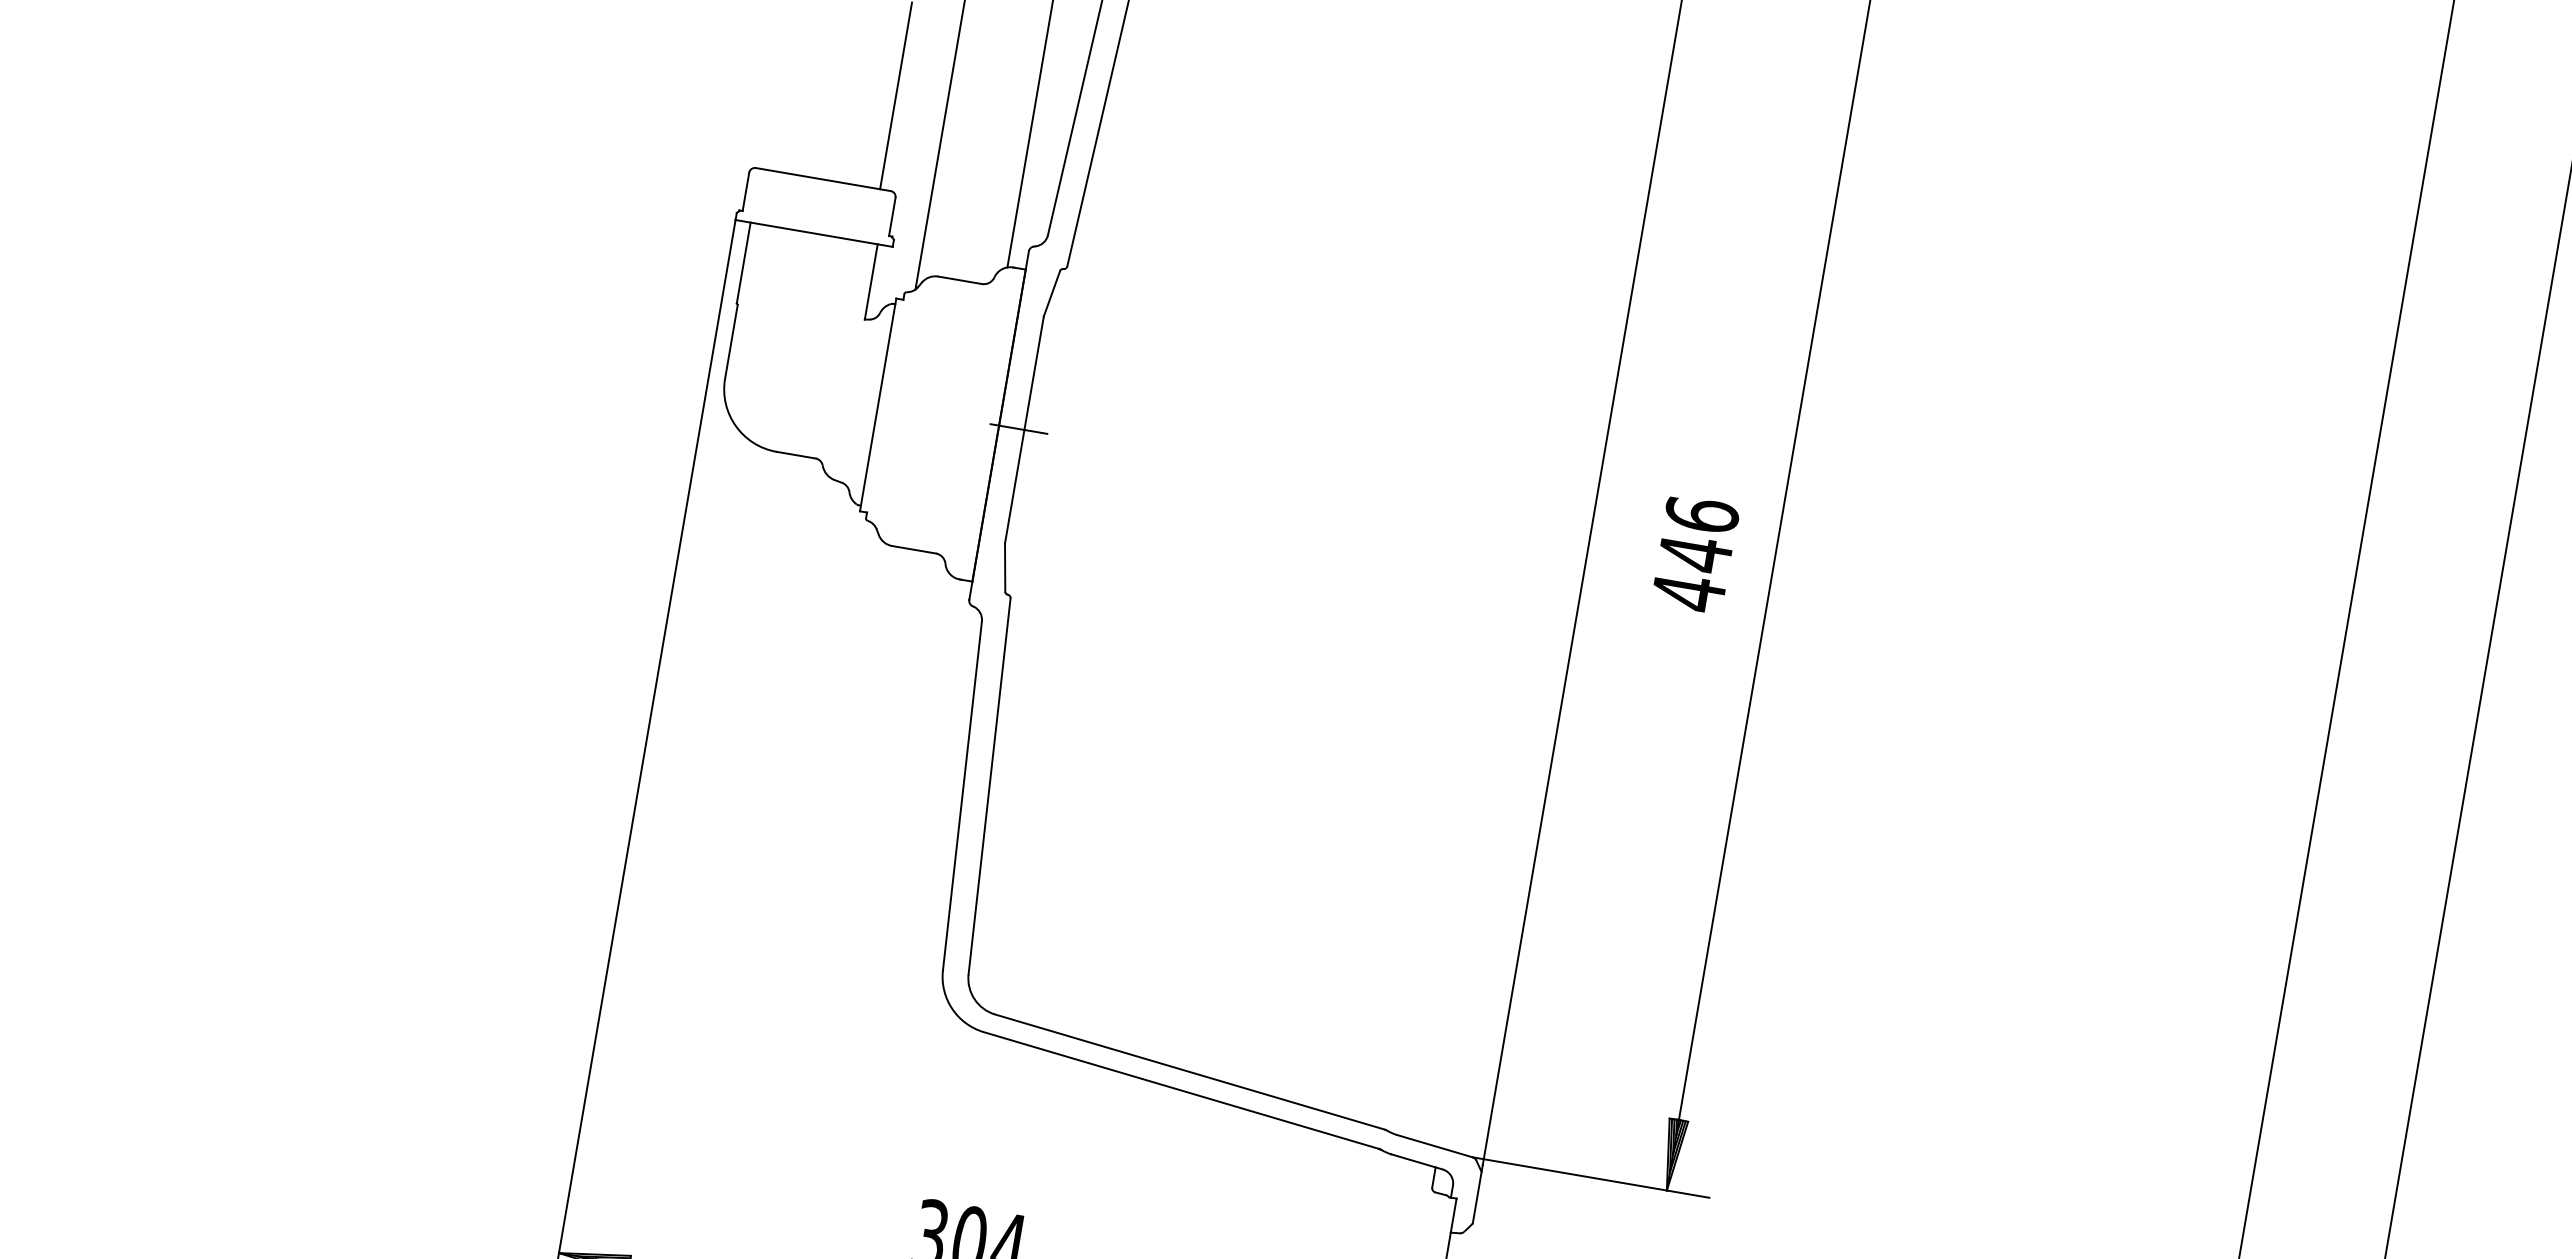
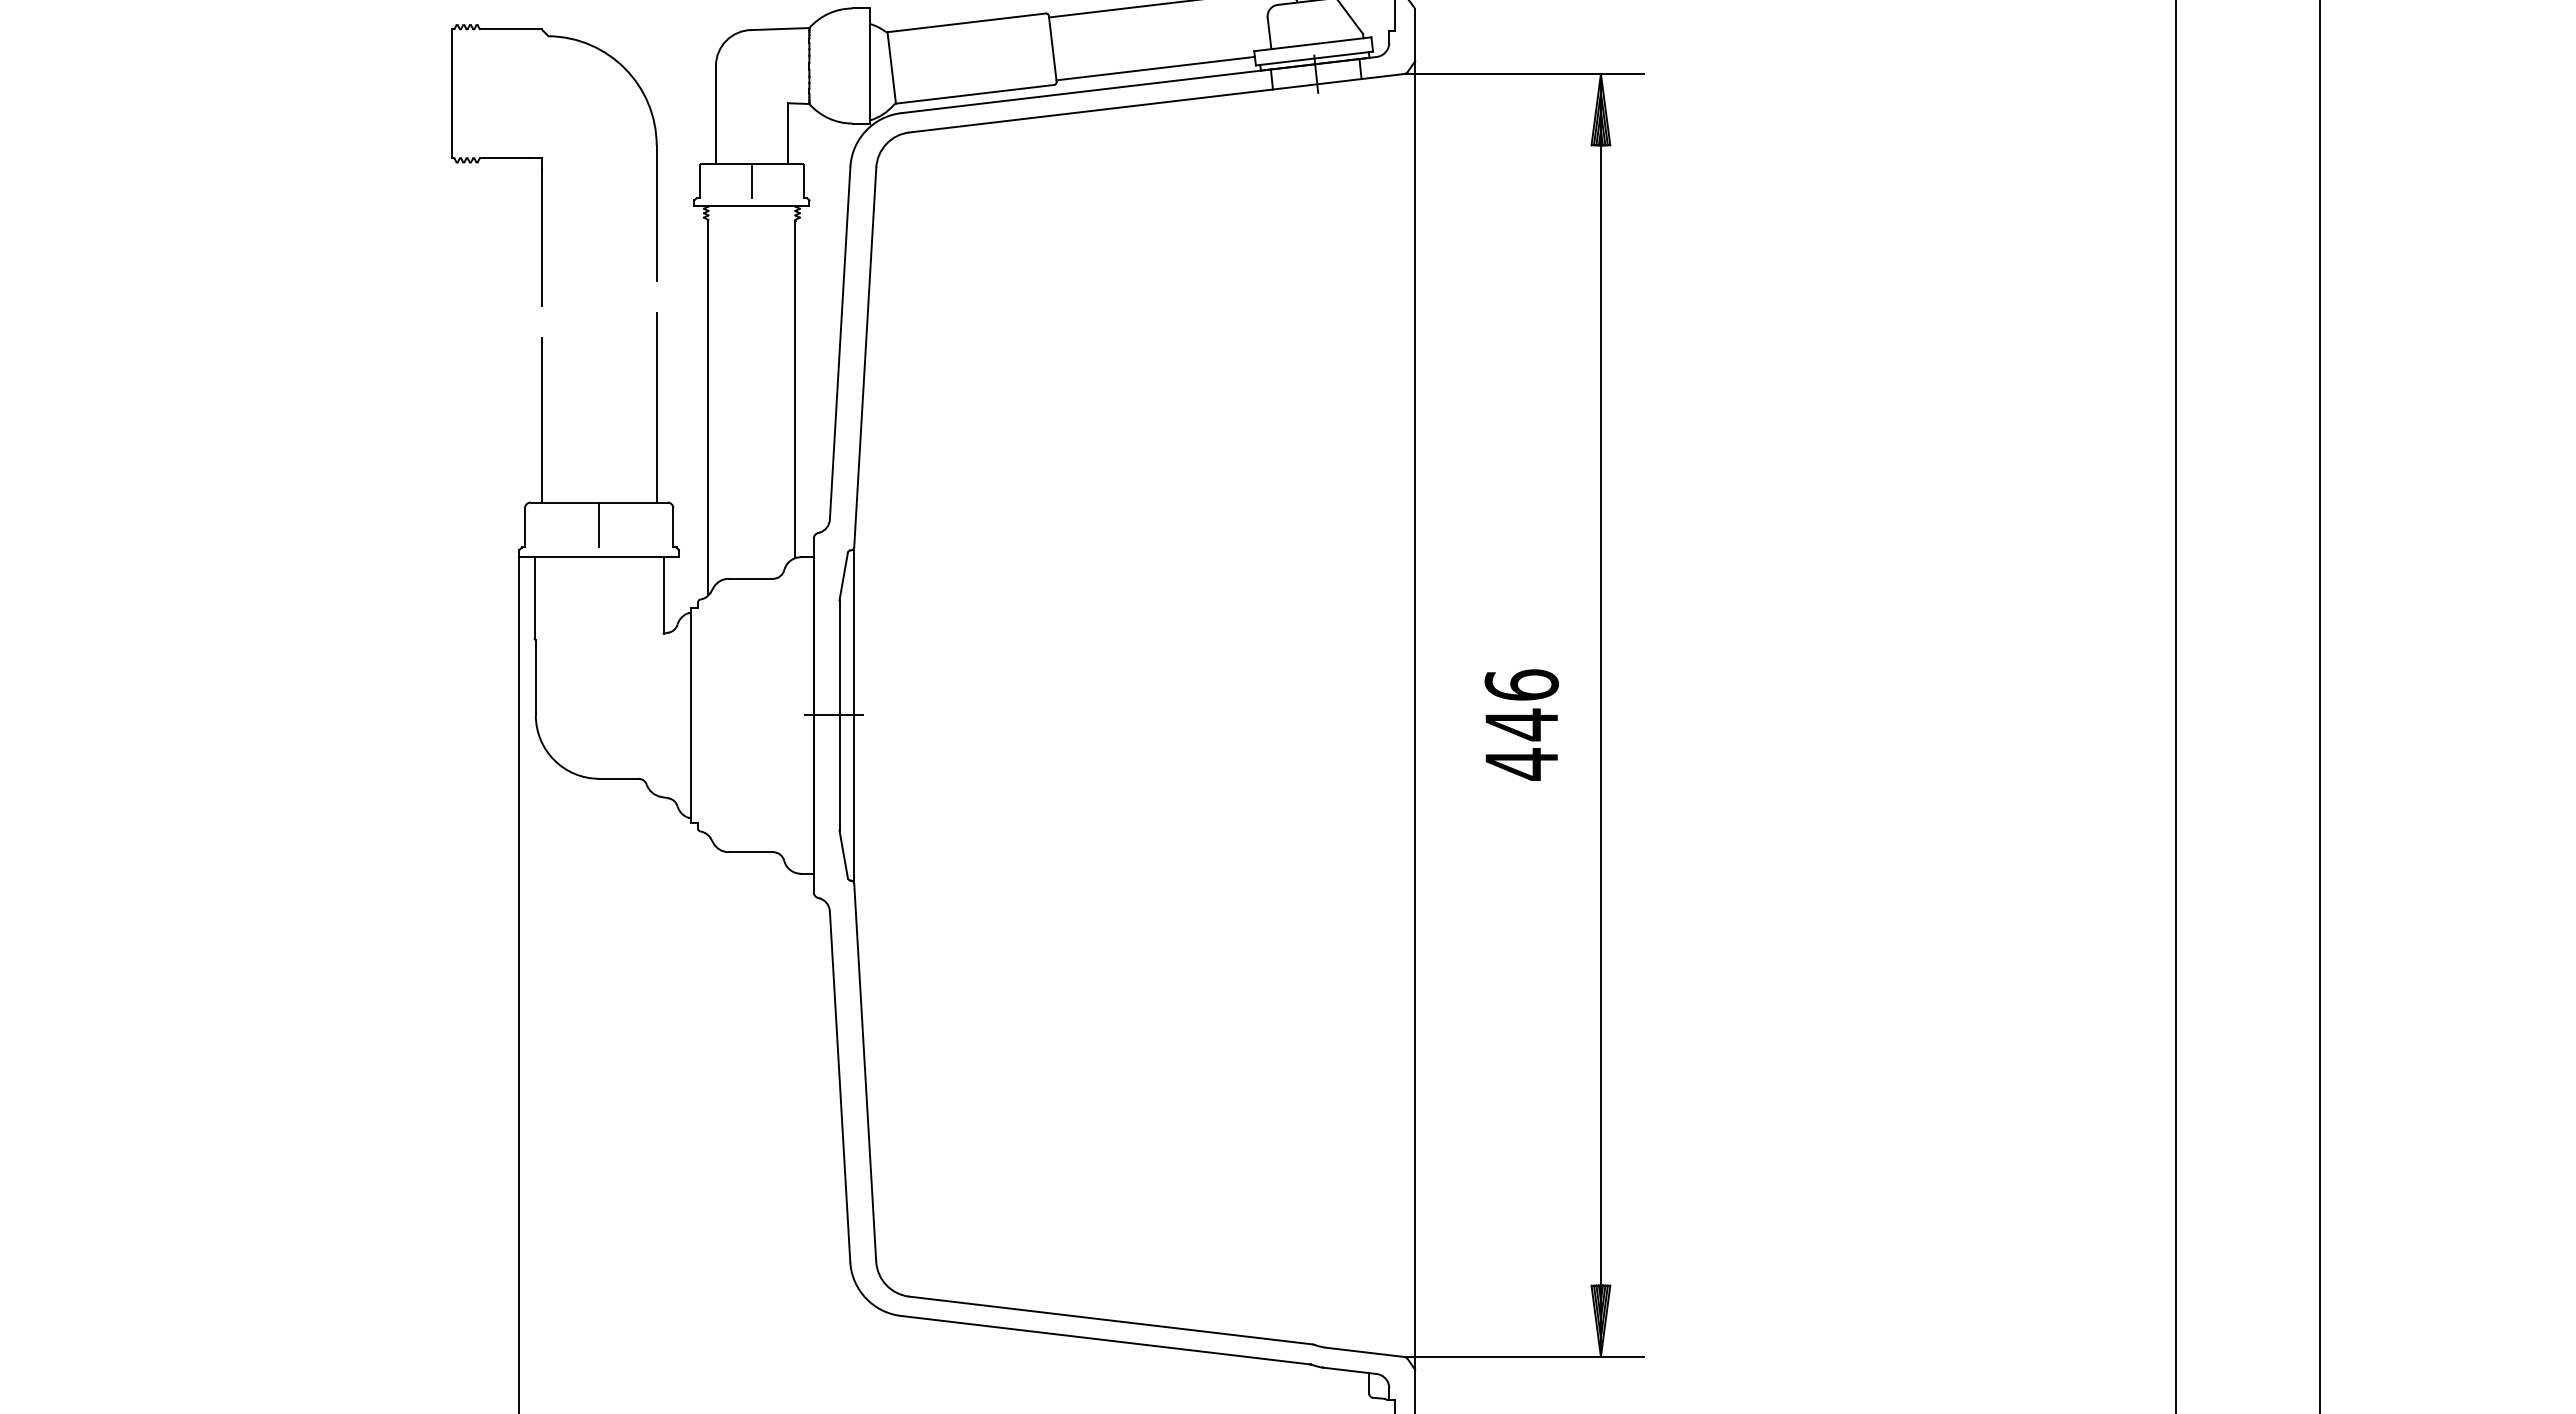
line: (780, 88) -> (541, 420), added
line: (820, 201) -> (599, 524), added
line: (1039, 432) -> (854, 715), added

